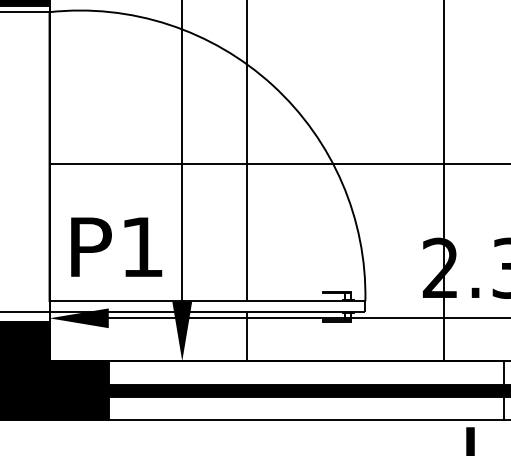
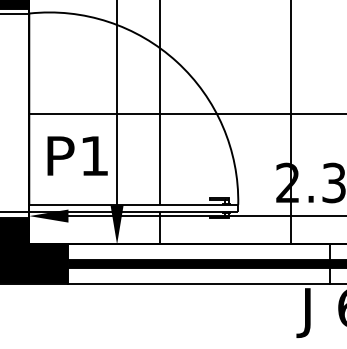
text: (116, 246) -> (77, 155), moved

